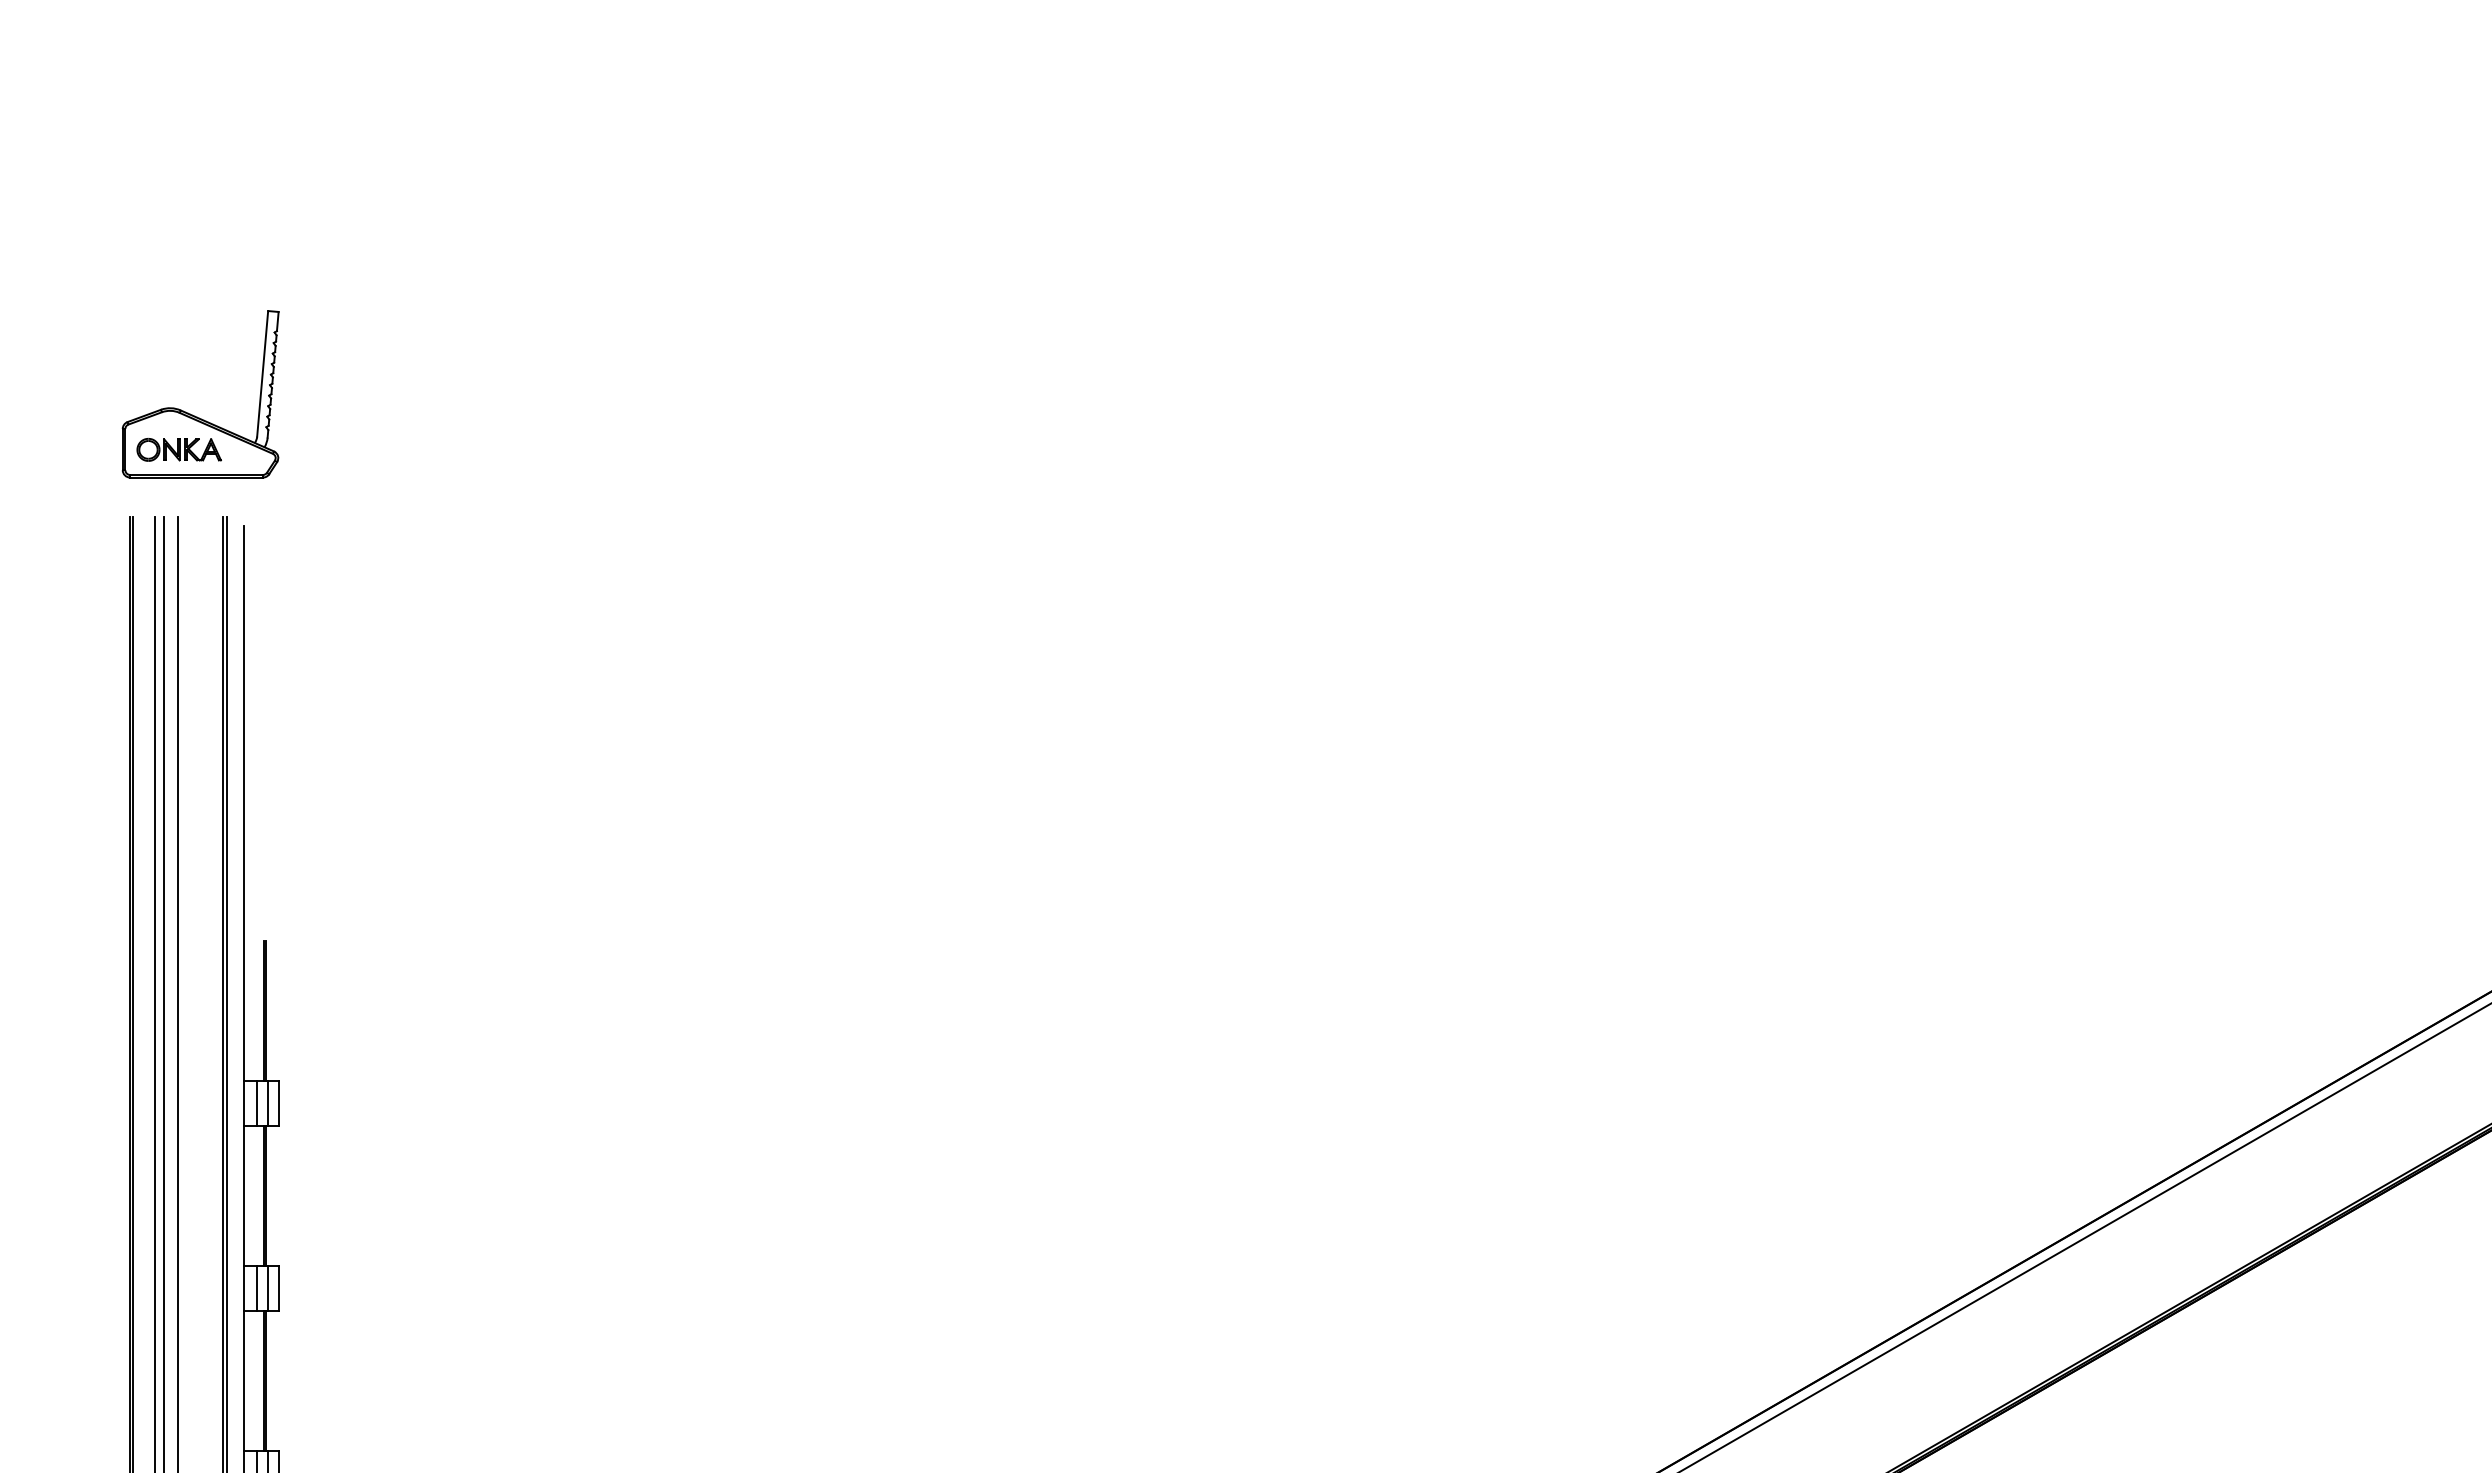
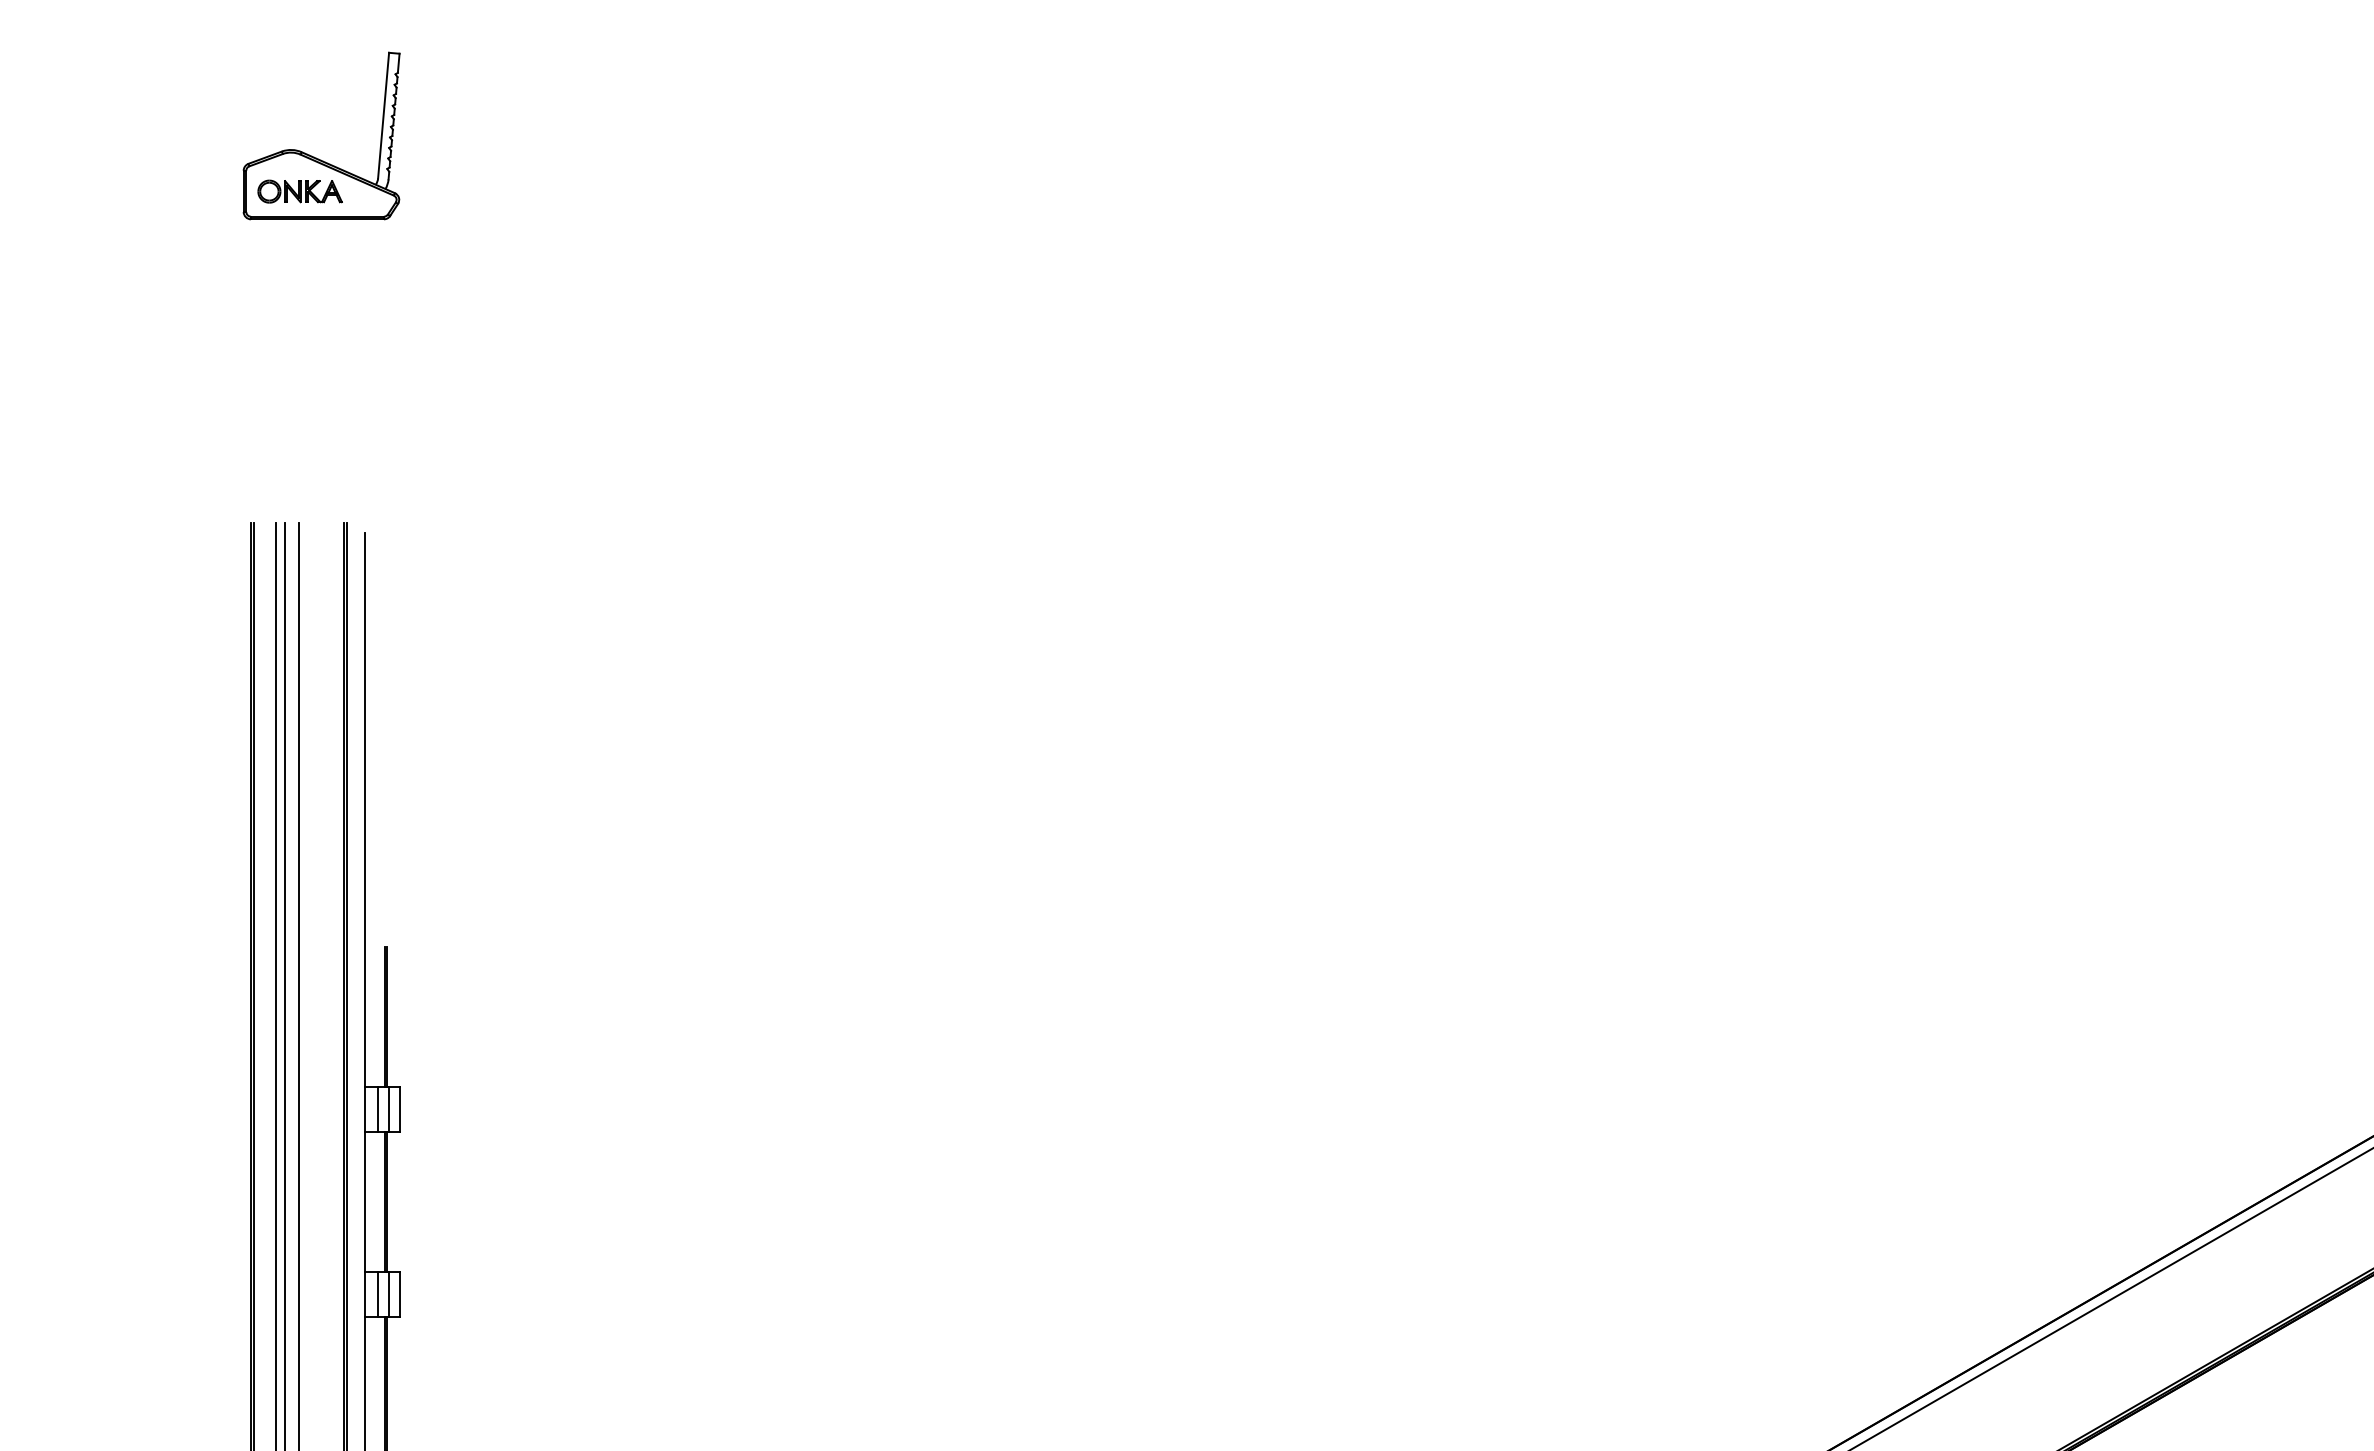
part: (190, 413) -> (311, 155), moved

